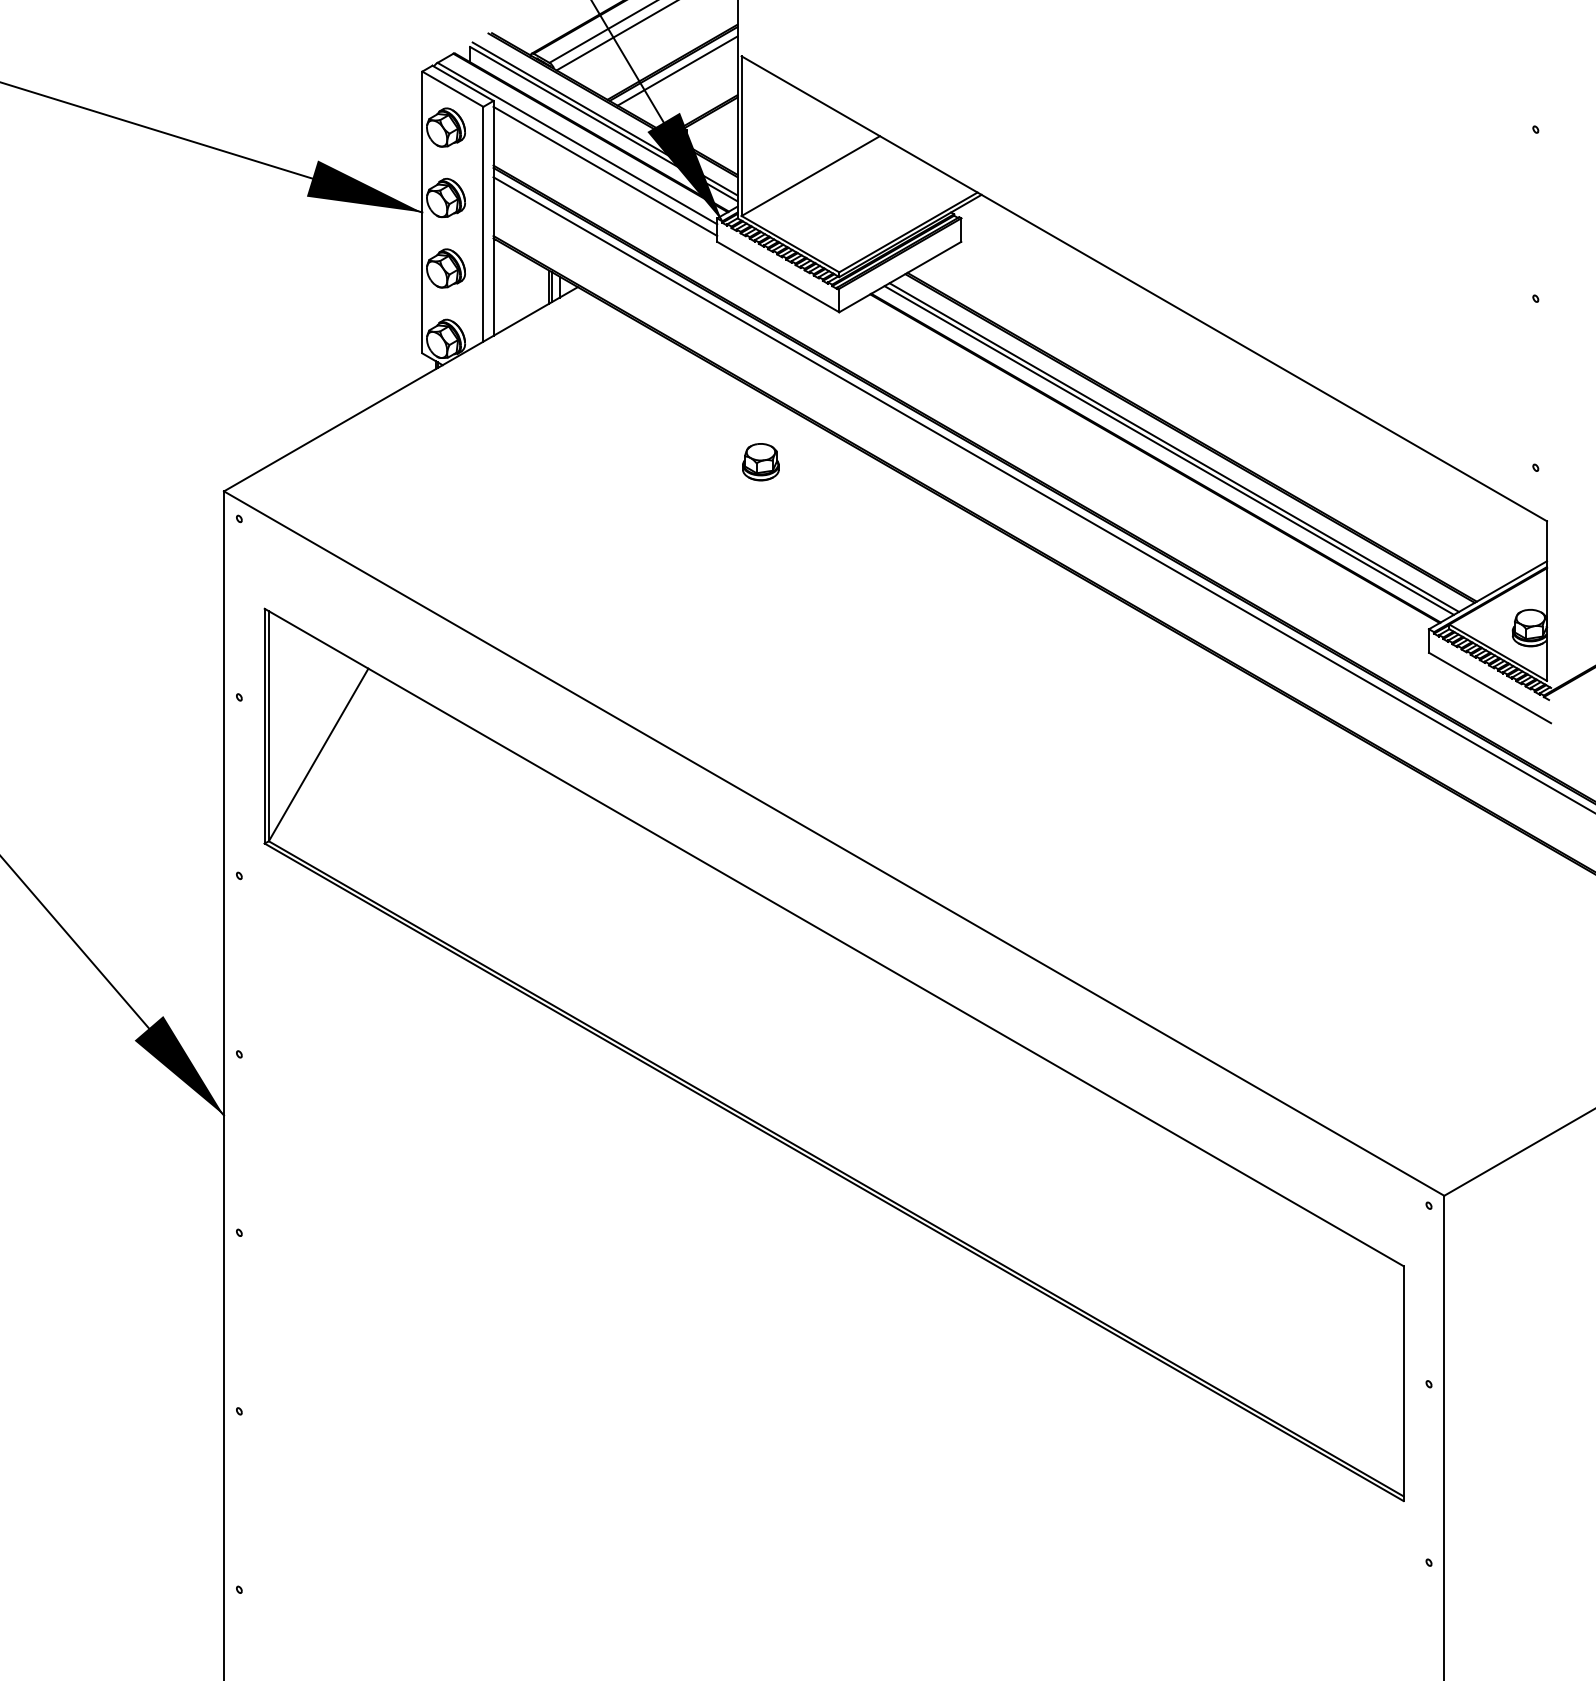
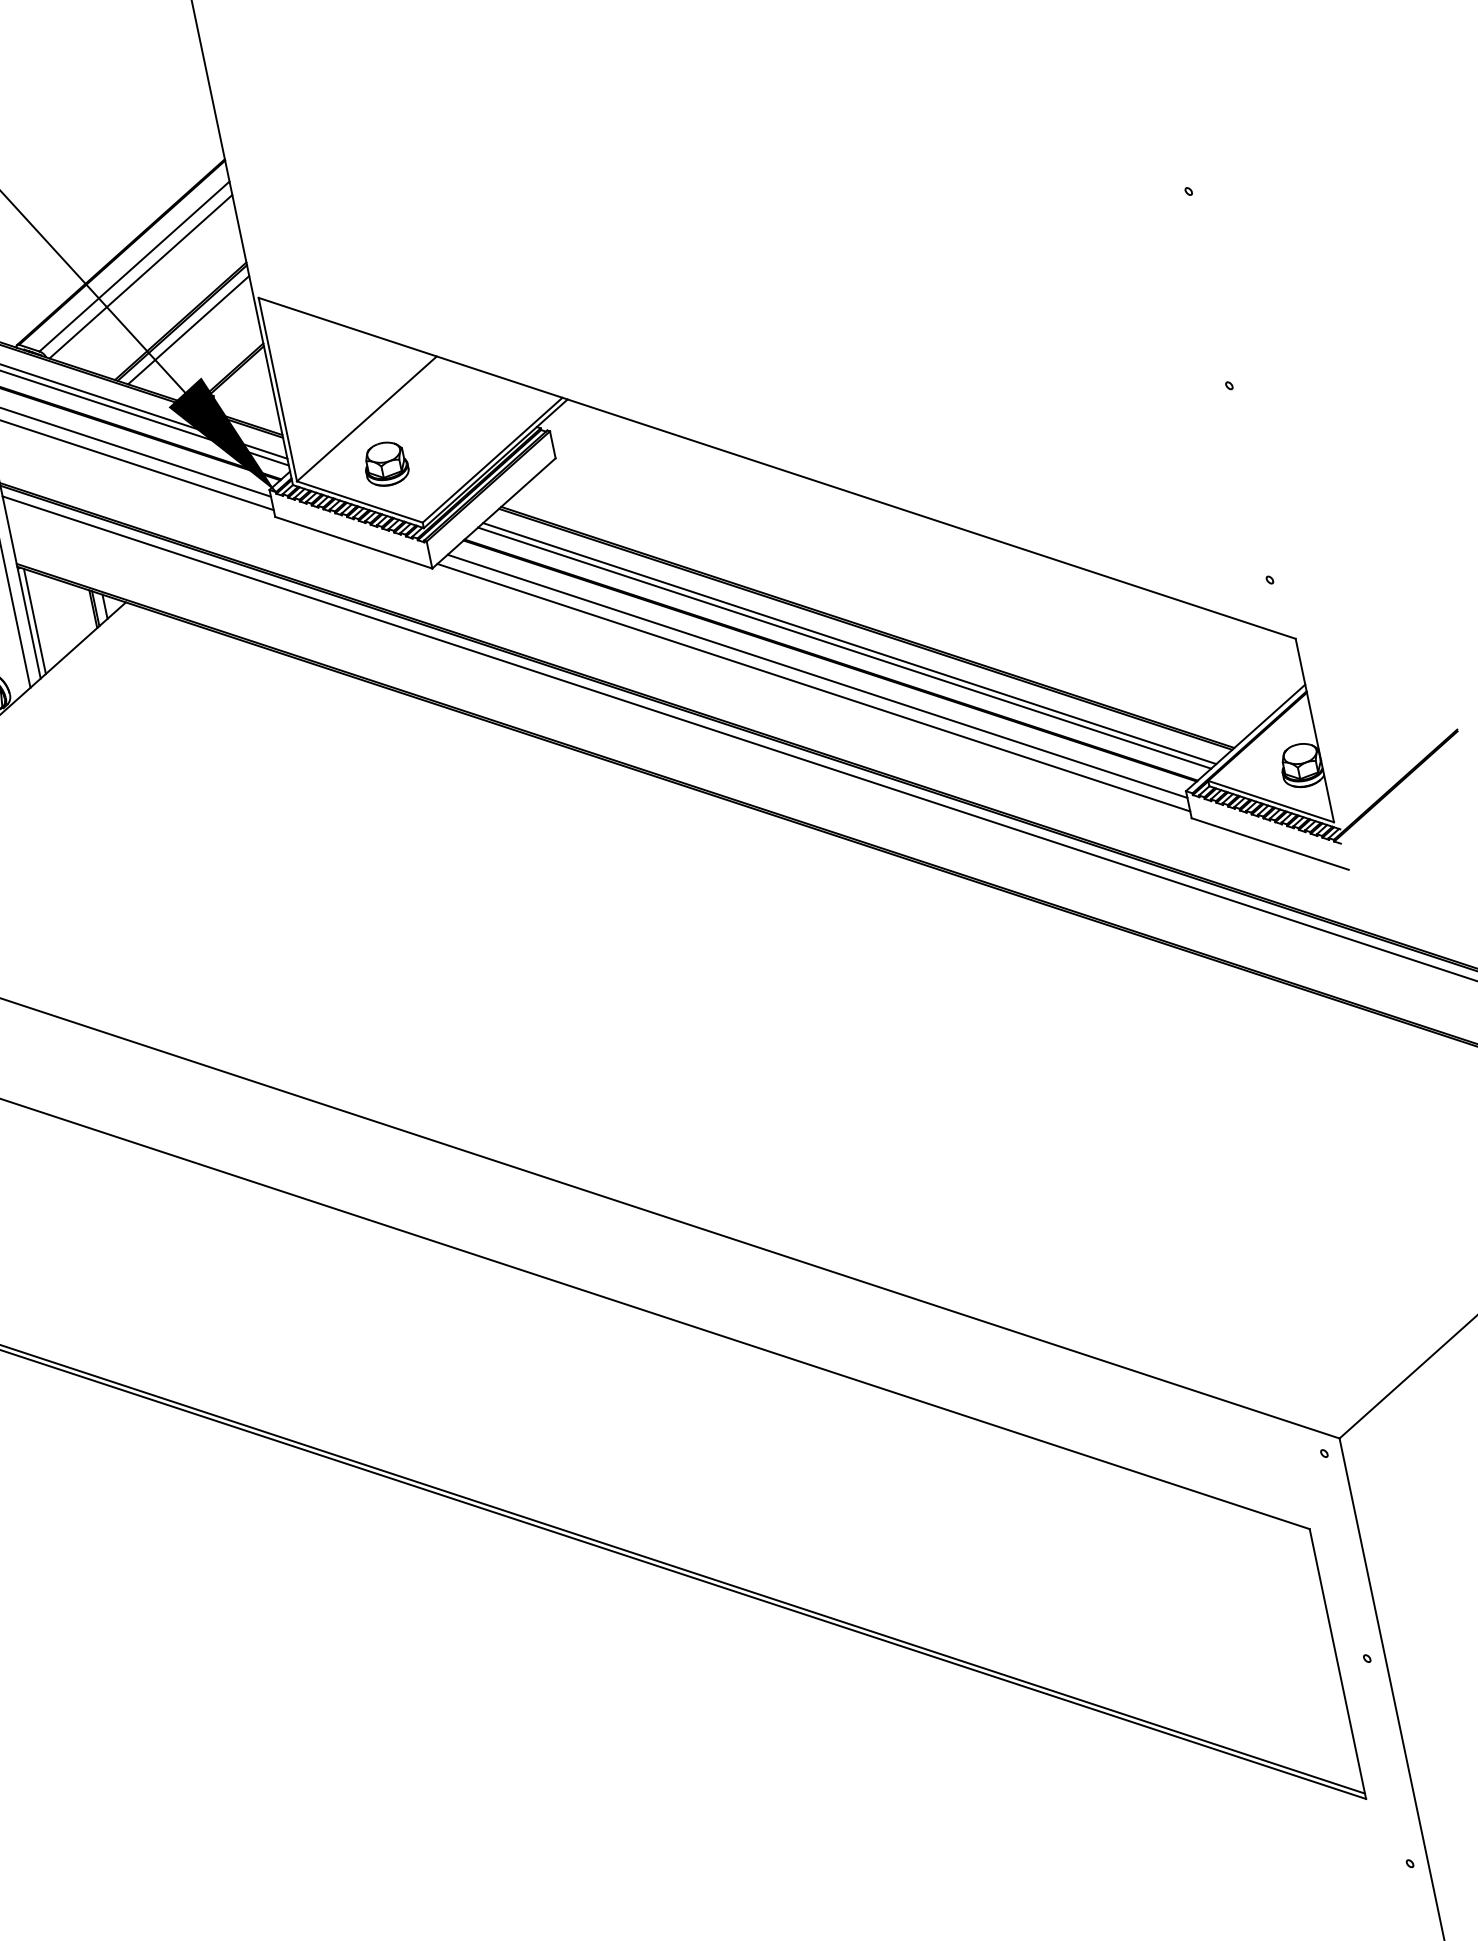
line: (498, 286) -> (34, 620), added
part: (760, 462) -> (385, 464), moved
line: (1141, 469) -> (817, 676), added
line: (1136, 477) -> (813, 687), added

